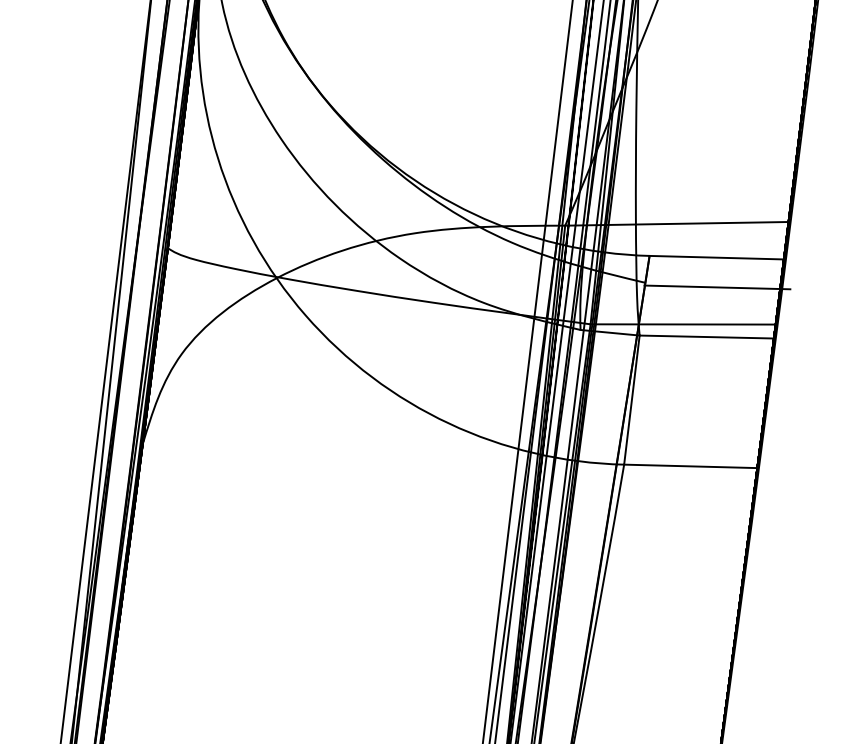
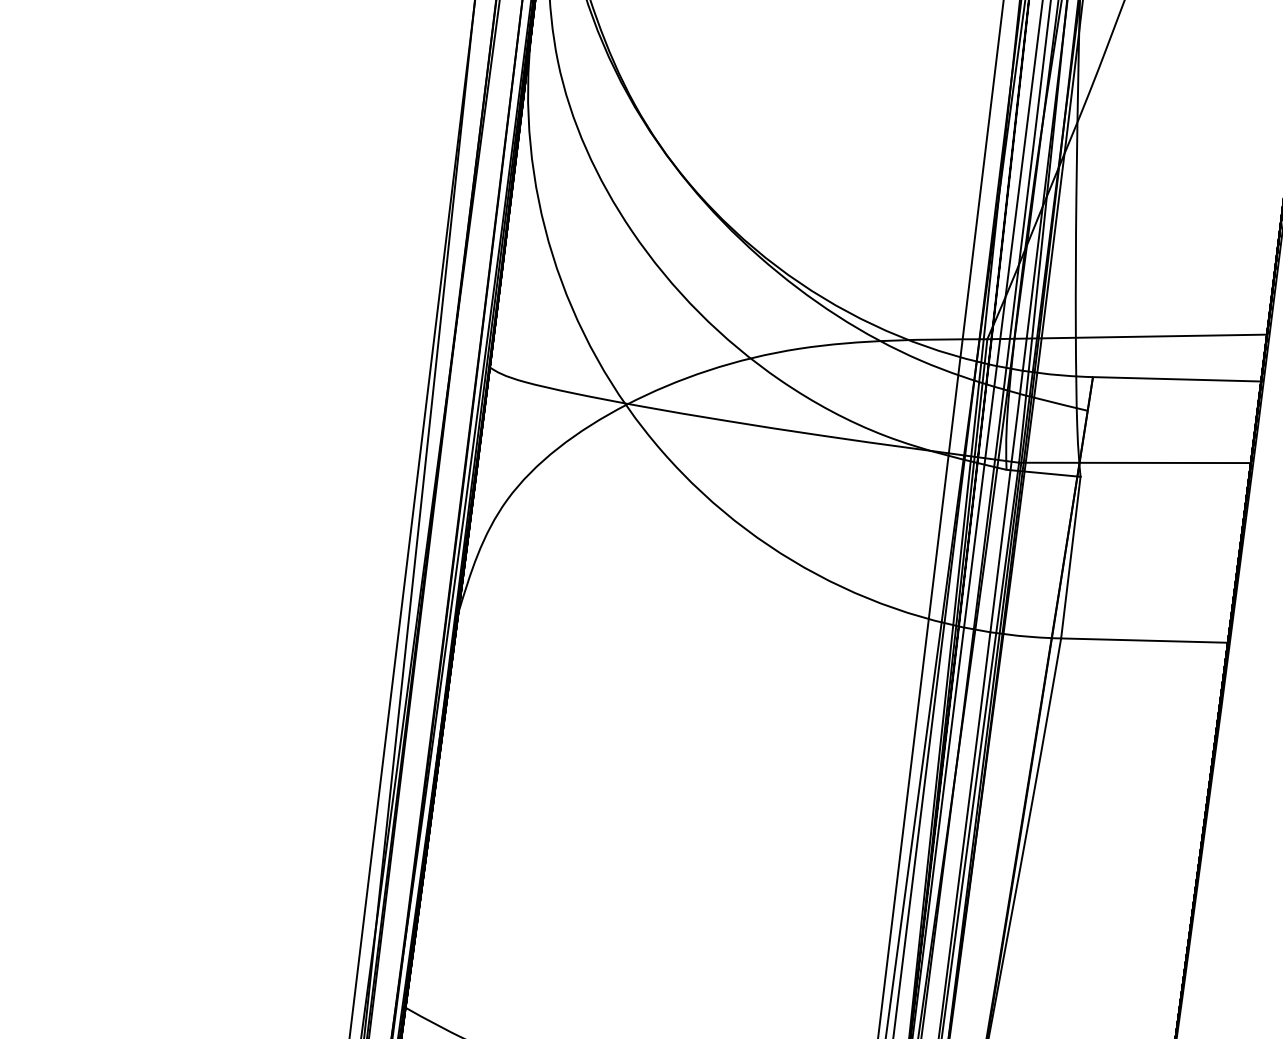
line: (717, 287) -> (1177, 416), removed
line: (706, 336) -> (1164, 478), removed

